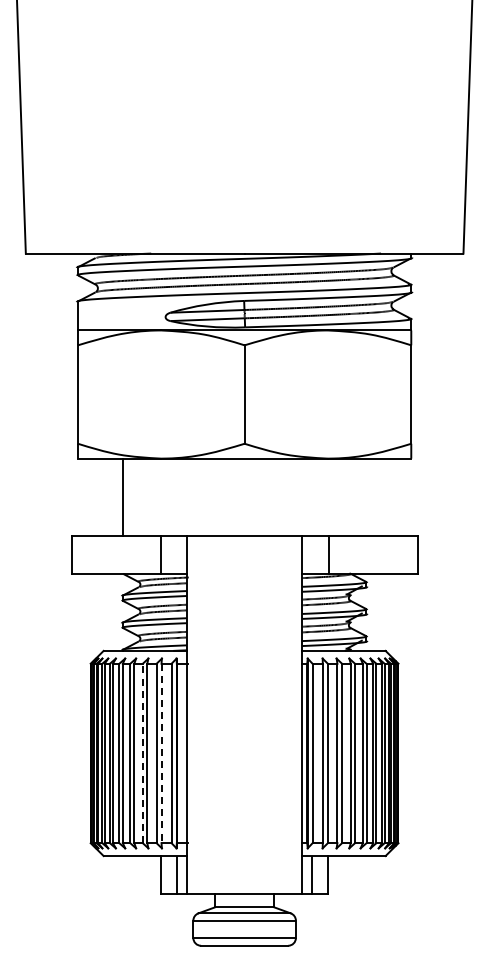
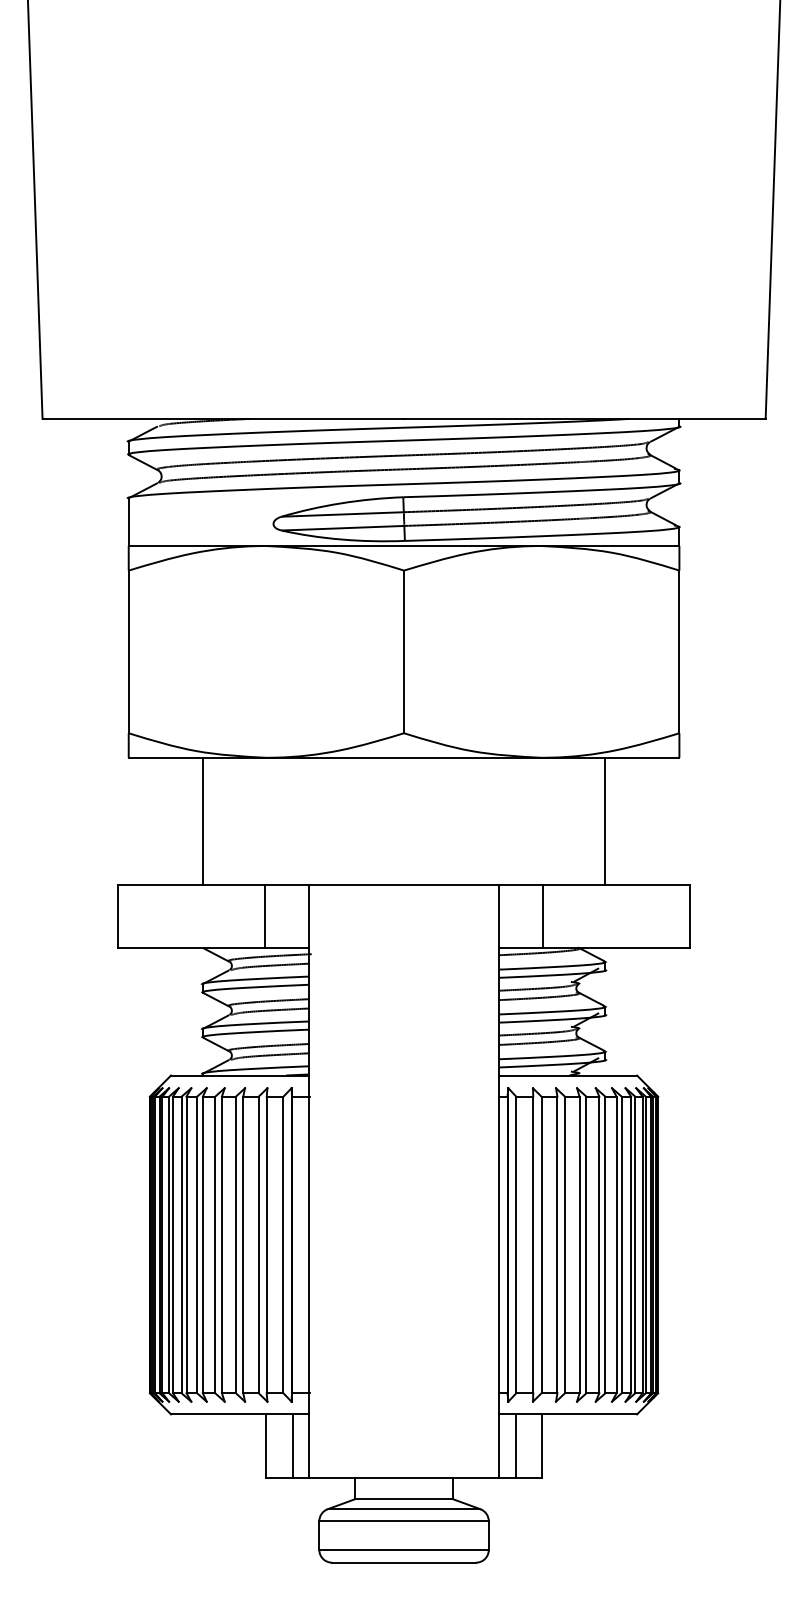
line: (366, 496) -> (605, 820), added
line: (142, 753) -> (235, 1245), dashed -> solid
line: (161, 753) -> (266, 1245), dashed -> solid

